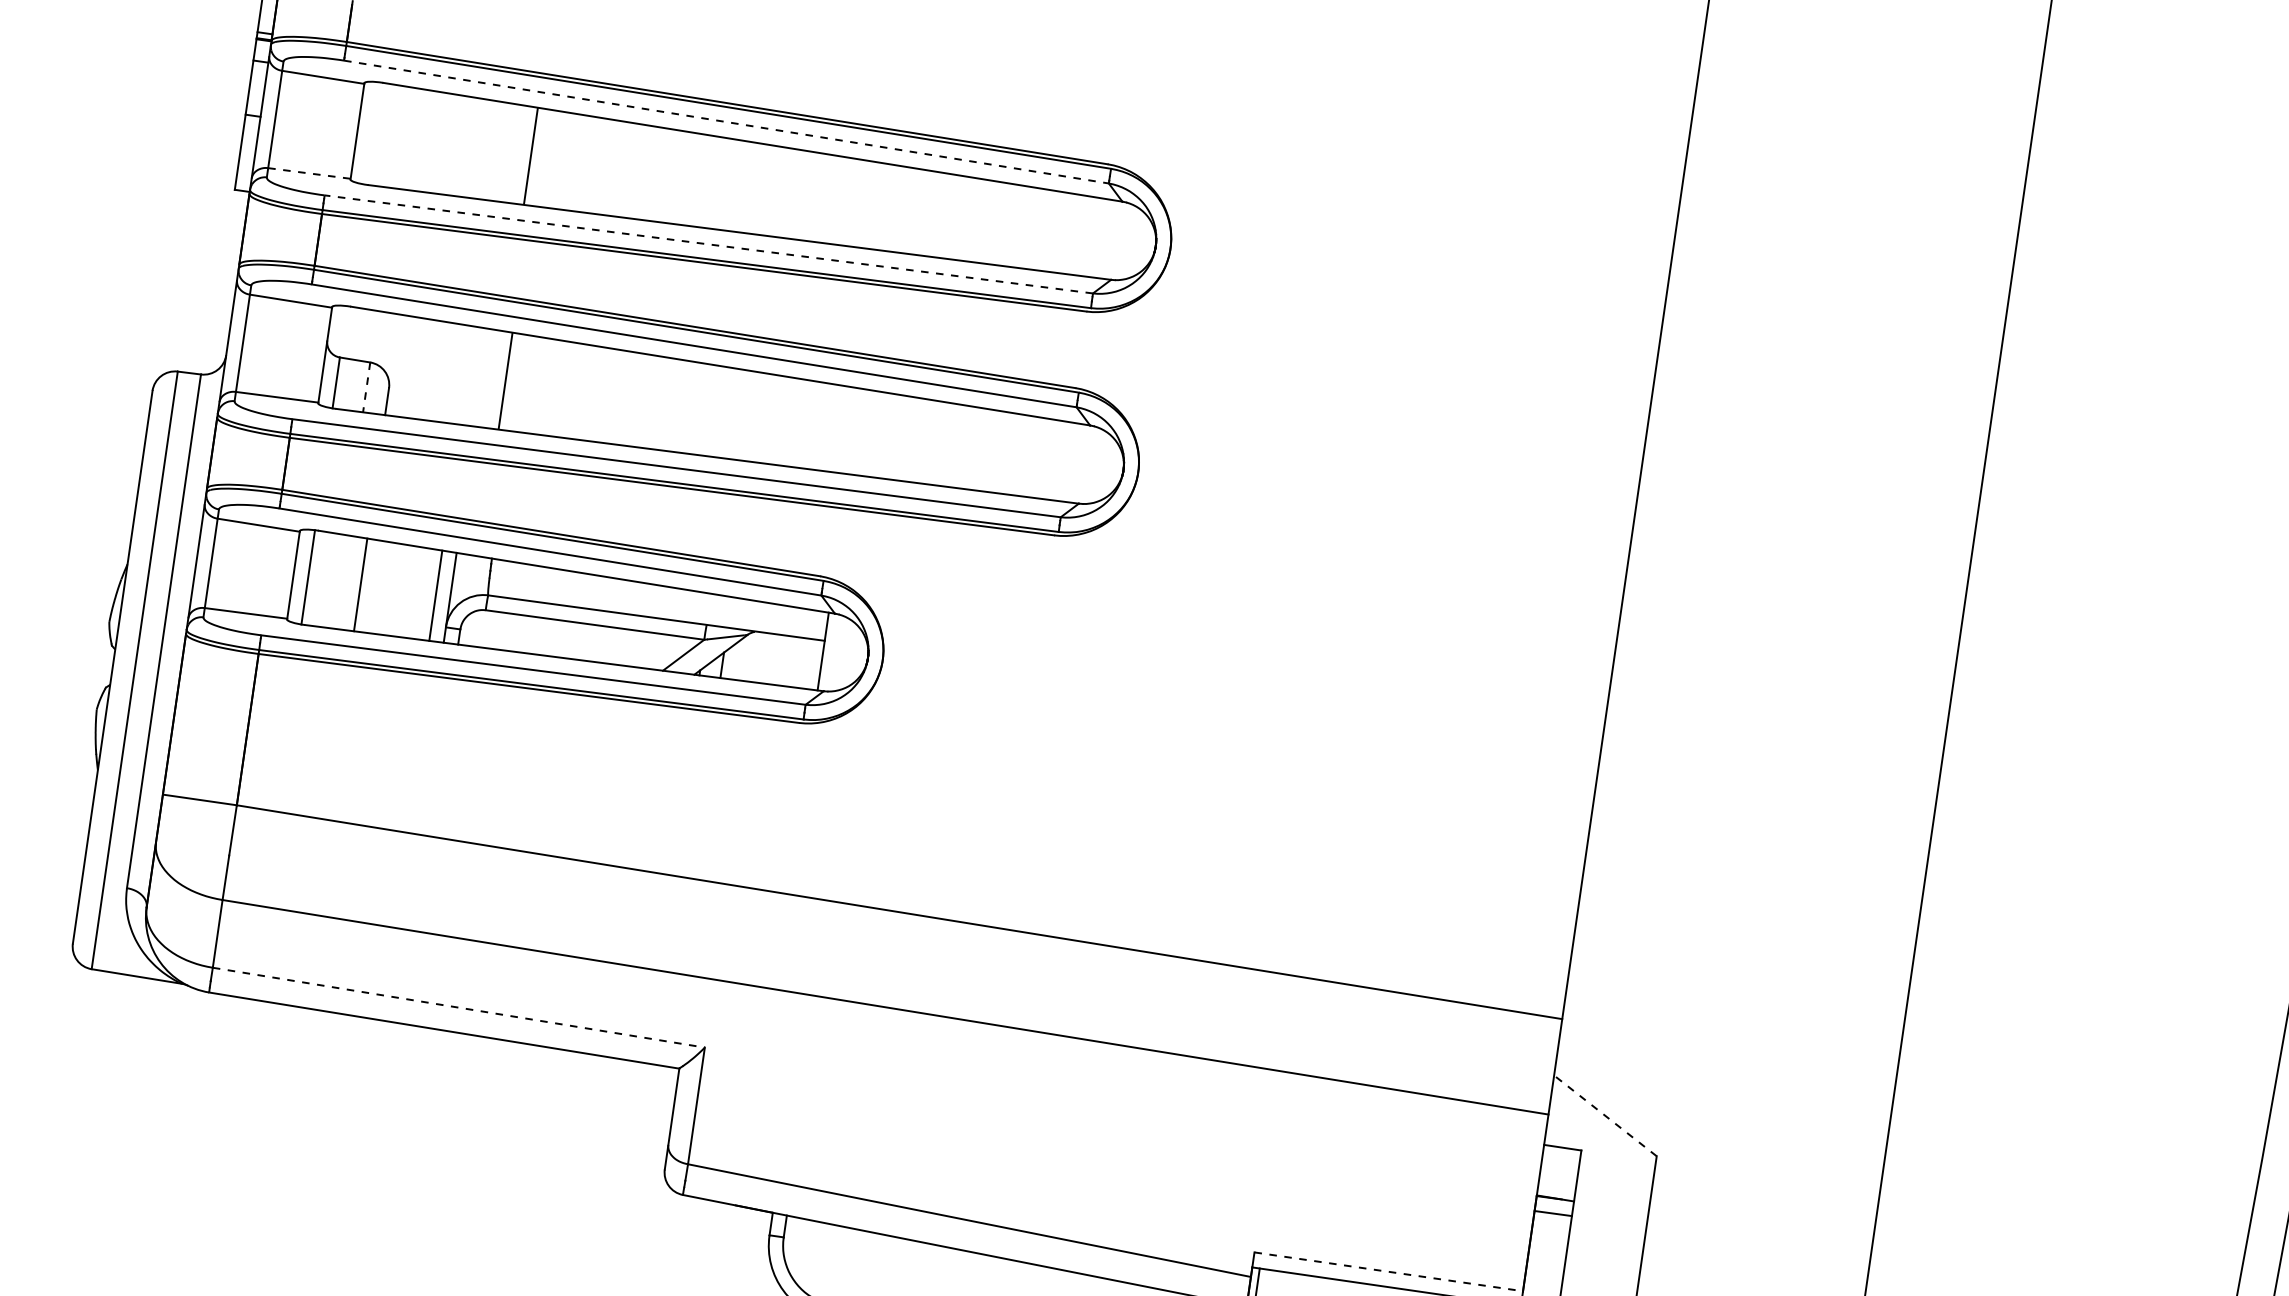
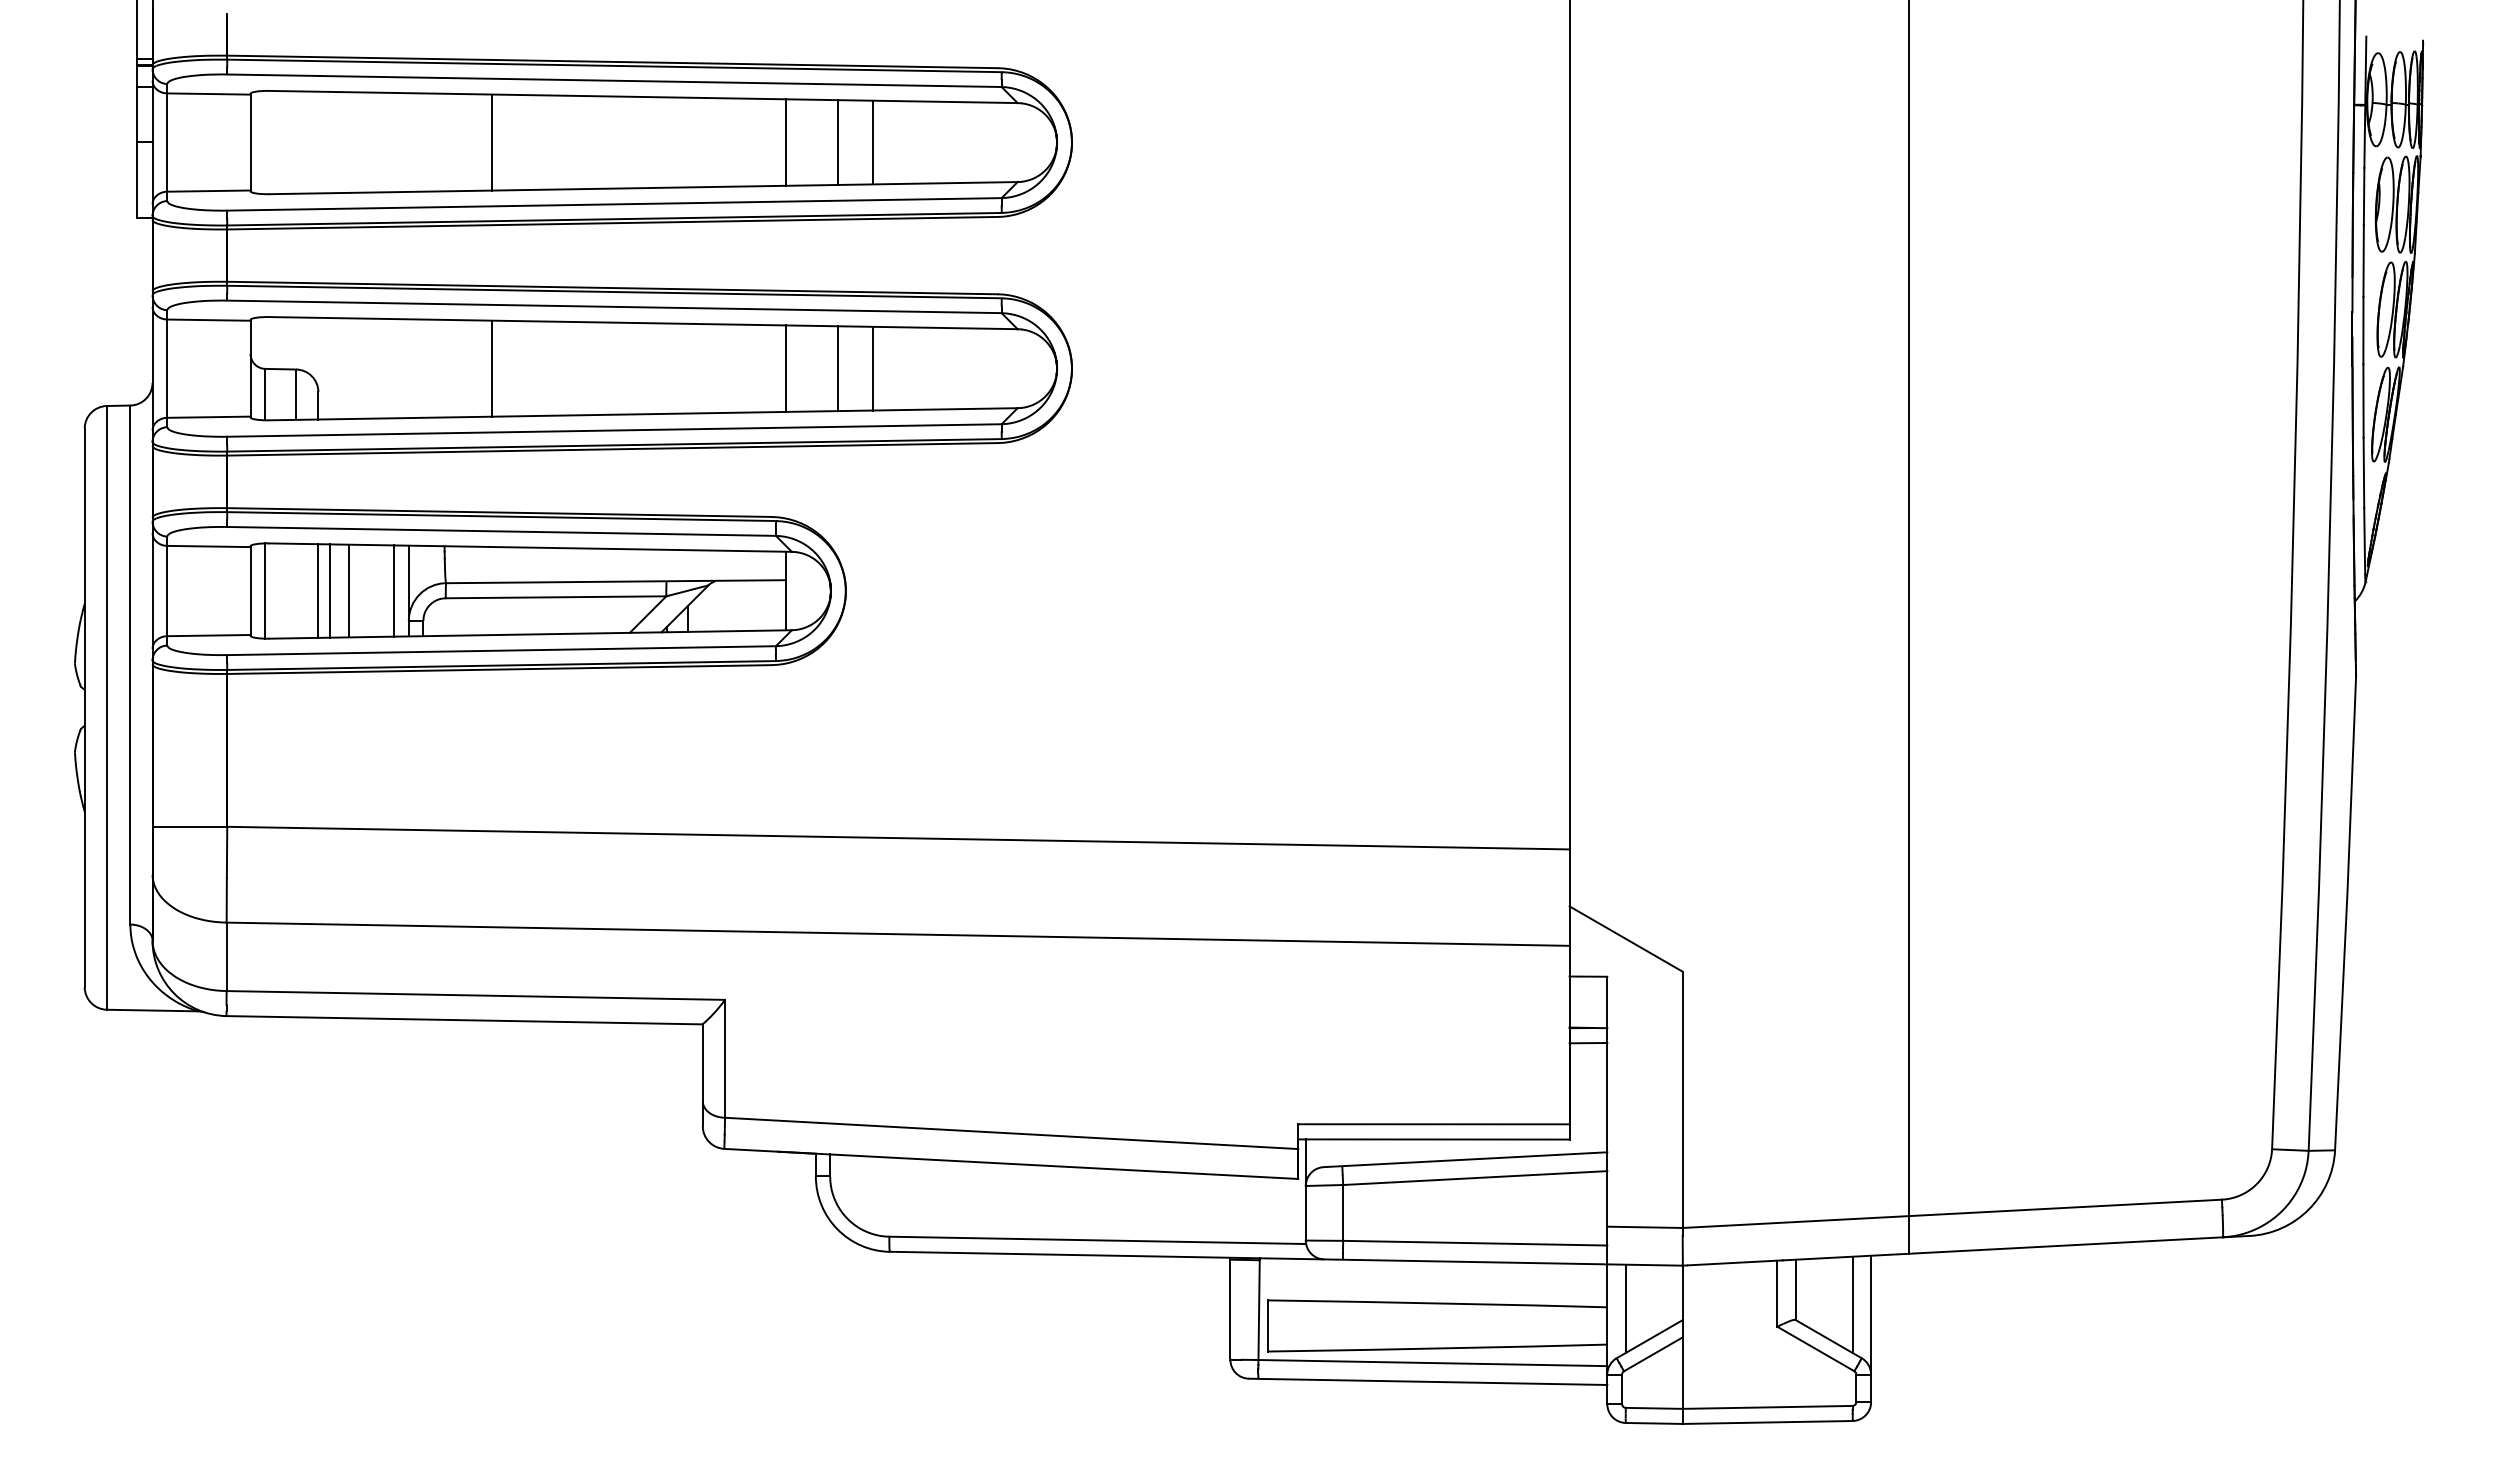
line: (726, 121) -> (614, 80), dashed -> solid
line: (530, 156) -> (491, 142), moved
line: (308, 173) -> (208, 191), dashed -> solid
line: (886, 207) -> (785, 142), added
line: (939, 215) -> (838, 142), added
line: (974, 220) -> (873, 142), added
line: (707, 244) -> (613, 204), dashed -> solid
line: (505, 380) -> (491, 368), moved
line: (366, 388) -> (296, 395), dashed -> solid
line: (854, 431) -> (785, 368), added
line: (907, 438) -> (838, 368), added
line: (941, 443) -> (873, 368), added
line: (371, 585) -> (329, 590), added
line: (390, 588) -> (348, 590), added
line: (459, 1007) -> (476, 995), dashed -> solid
line: (1604, 1115) -> (1625, 938), dashed -> solid
line: (1388, 1271) -> (1433, 1124), dashed -> solid

